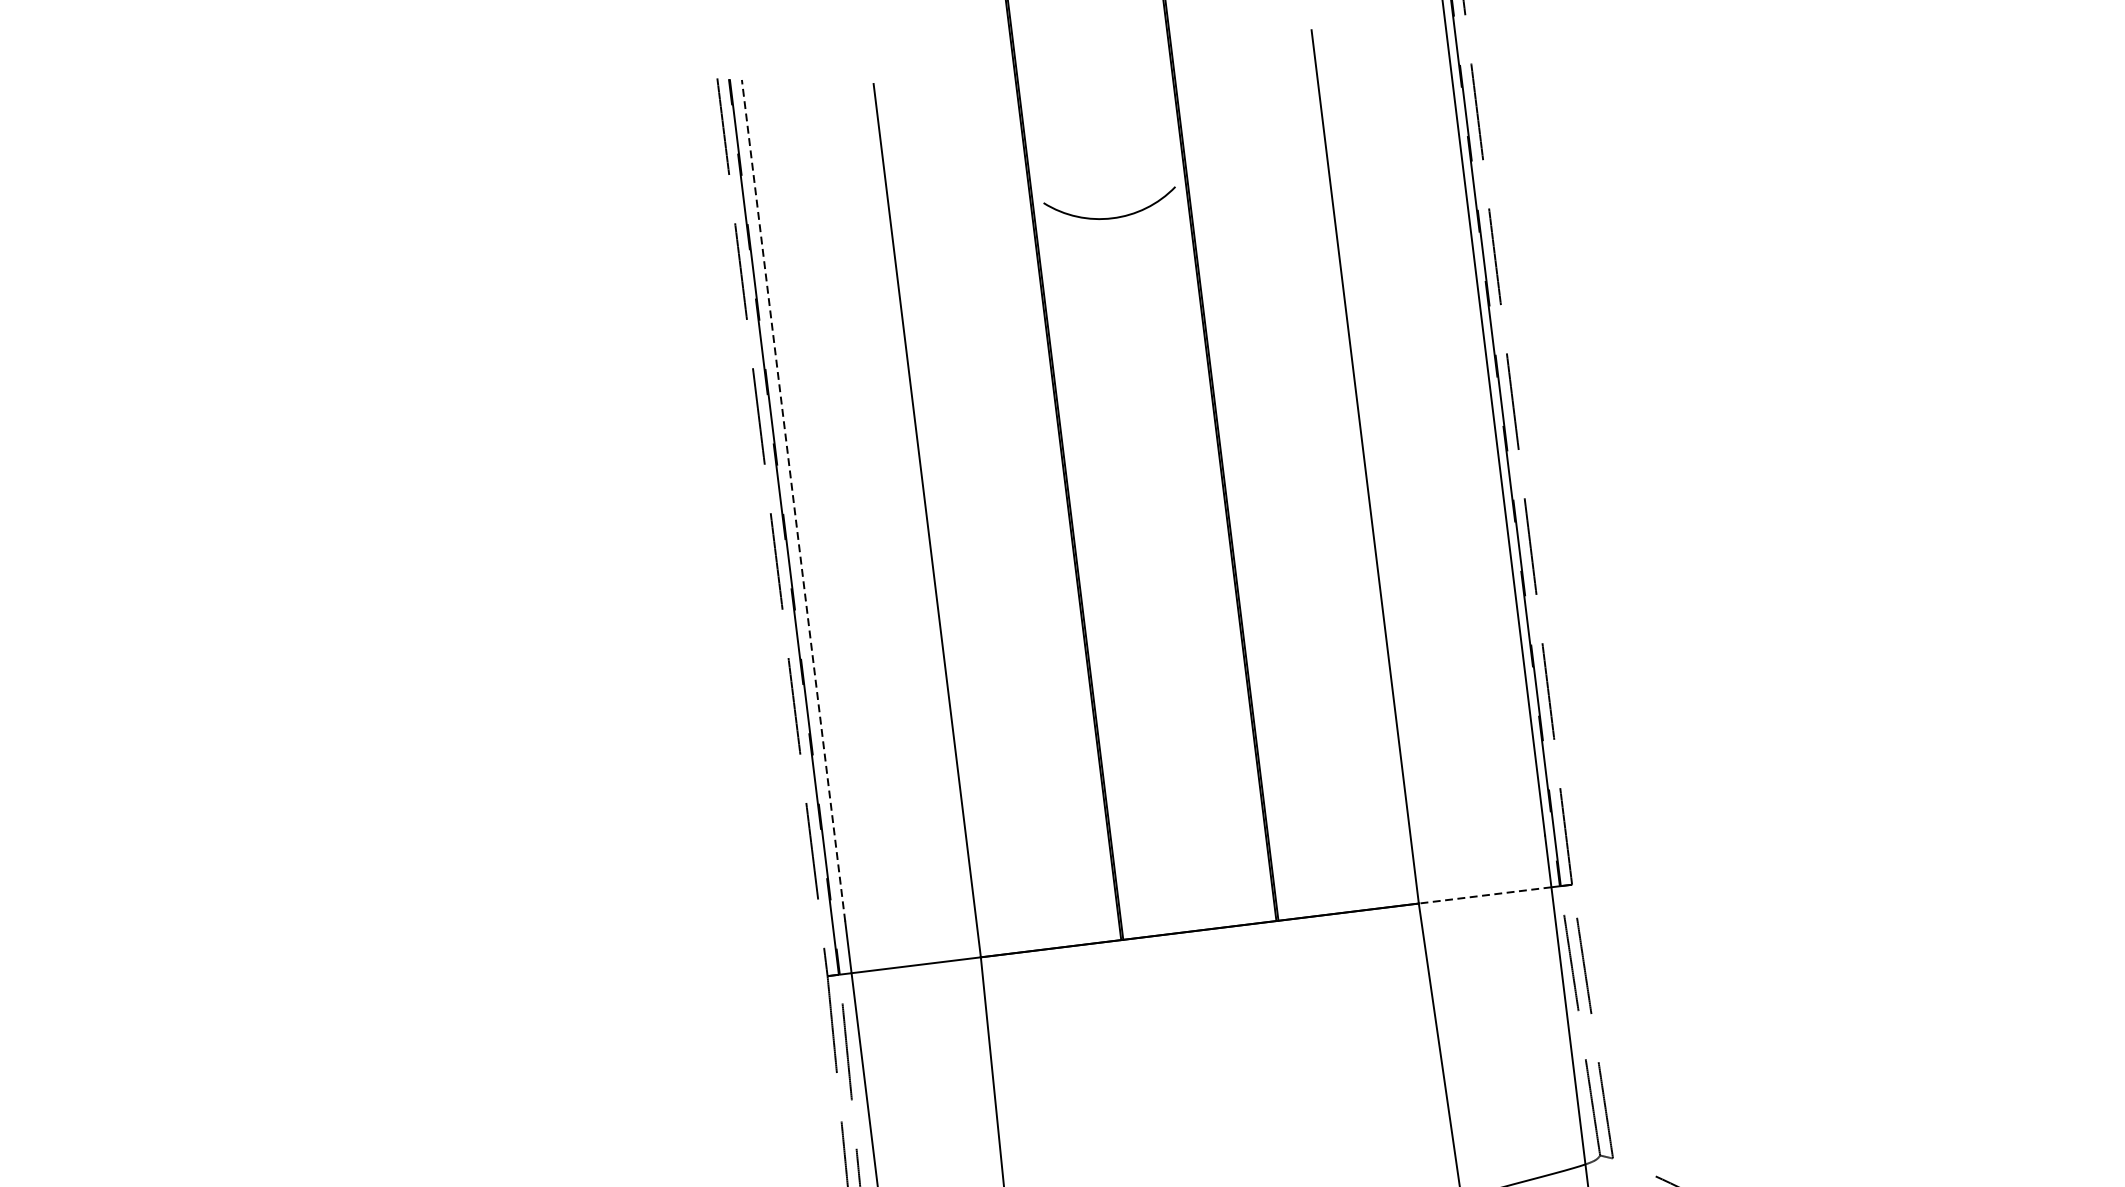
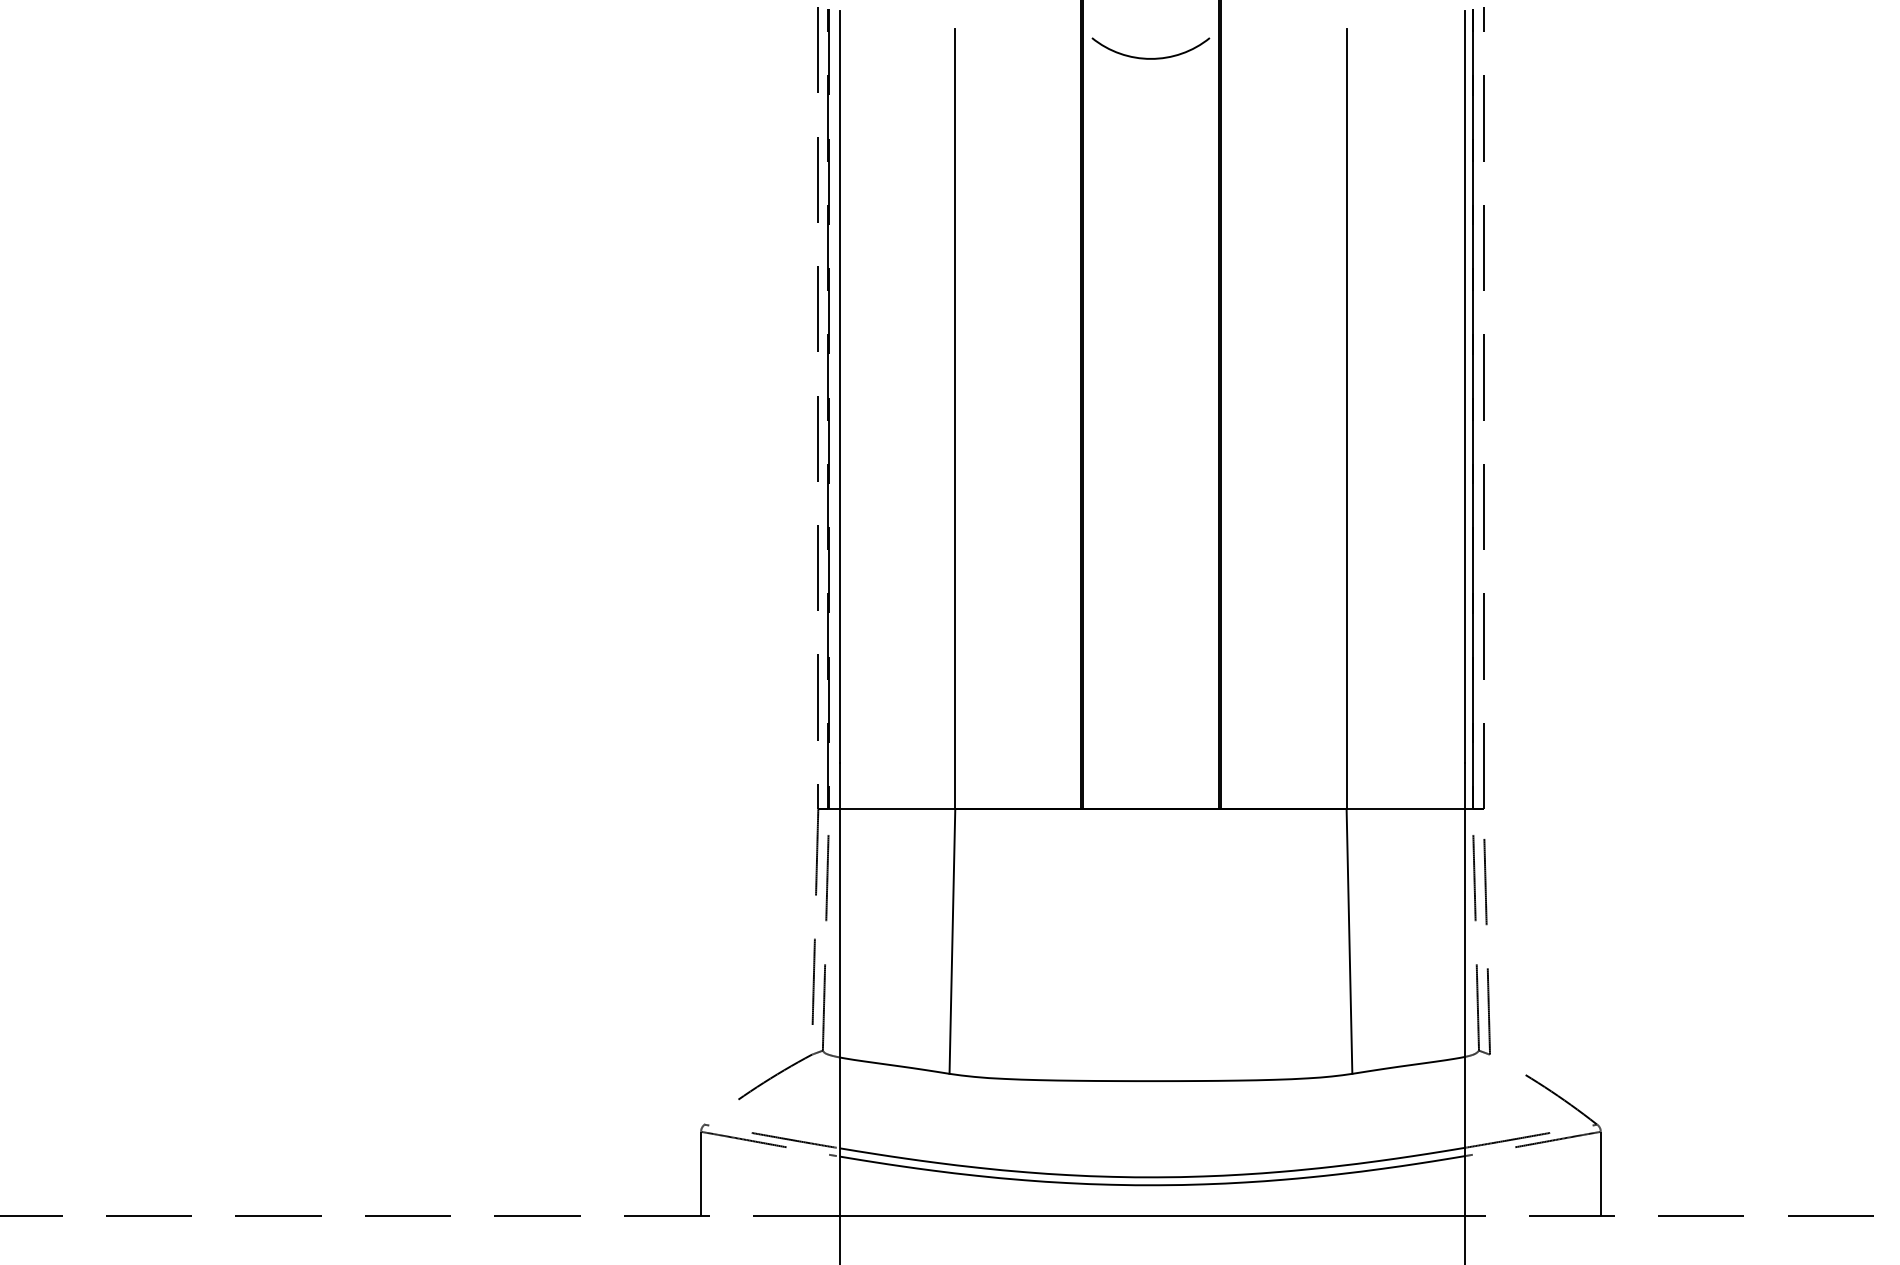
arc: (1107, 217) -> (1146, 57), moved
line: (793, 501) -> (839, 387), dashed -> solid
line: (1484, 895) -> (1405, 809), dashed -> solid

